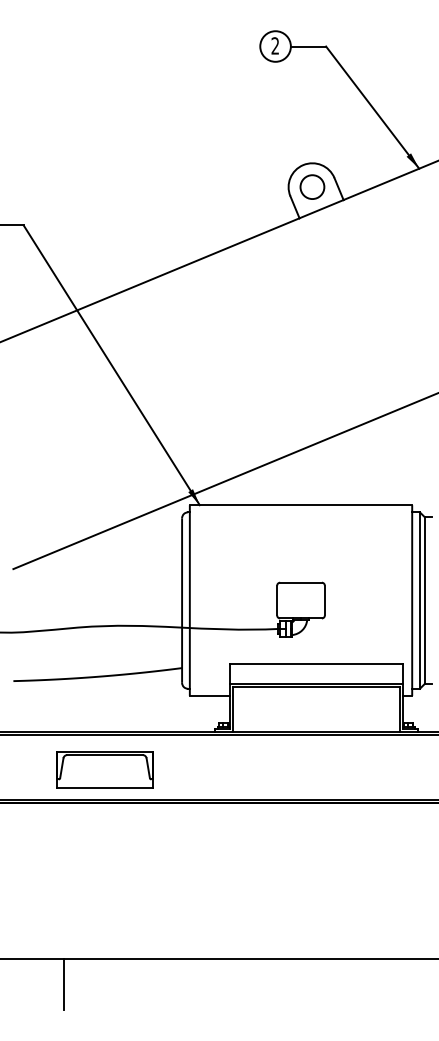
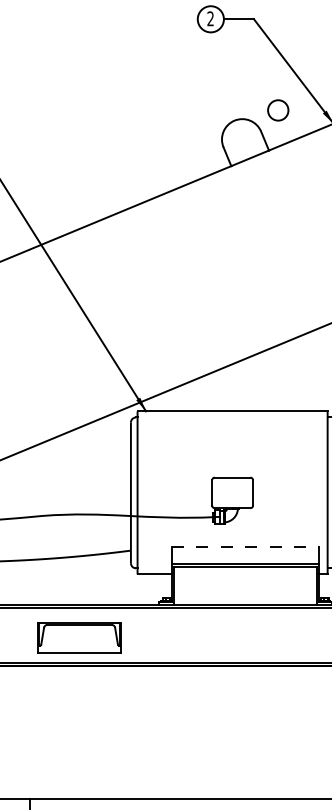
circle: (312, 186) -> (278, 109), moved
line: (316, 663) -> (245, 546), solid -> dashed
part: (104, 769) -> (79, 637), moved

